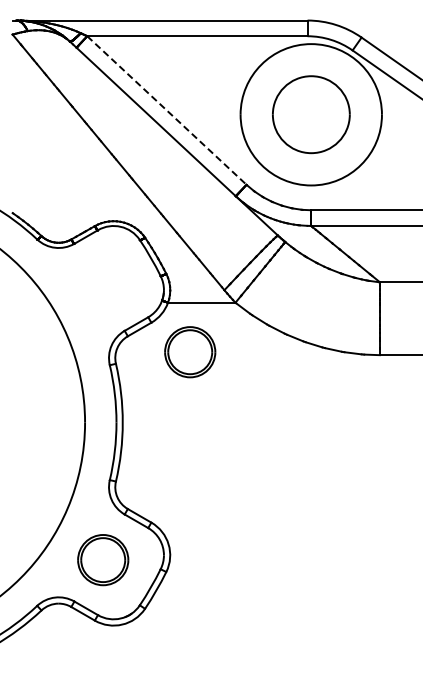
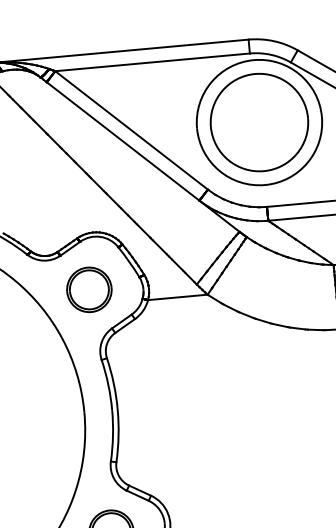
line: (166, 110) -> (131, 130), dashed -> solid
part: (311, 114) -> (259, 122), size x1.43
part: (190, 352) -> (89, 290), moved

